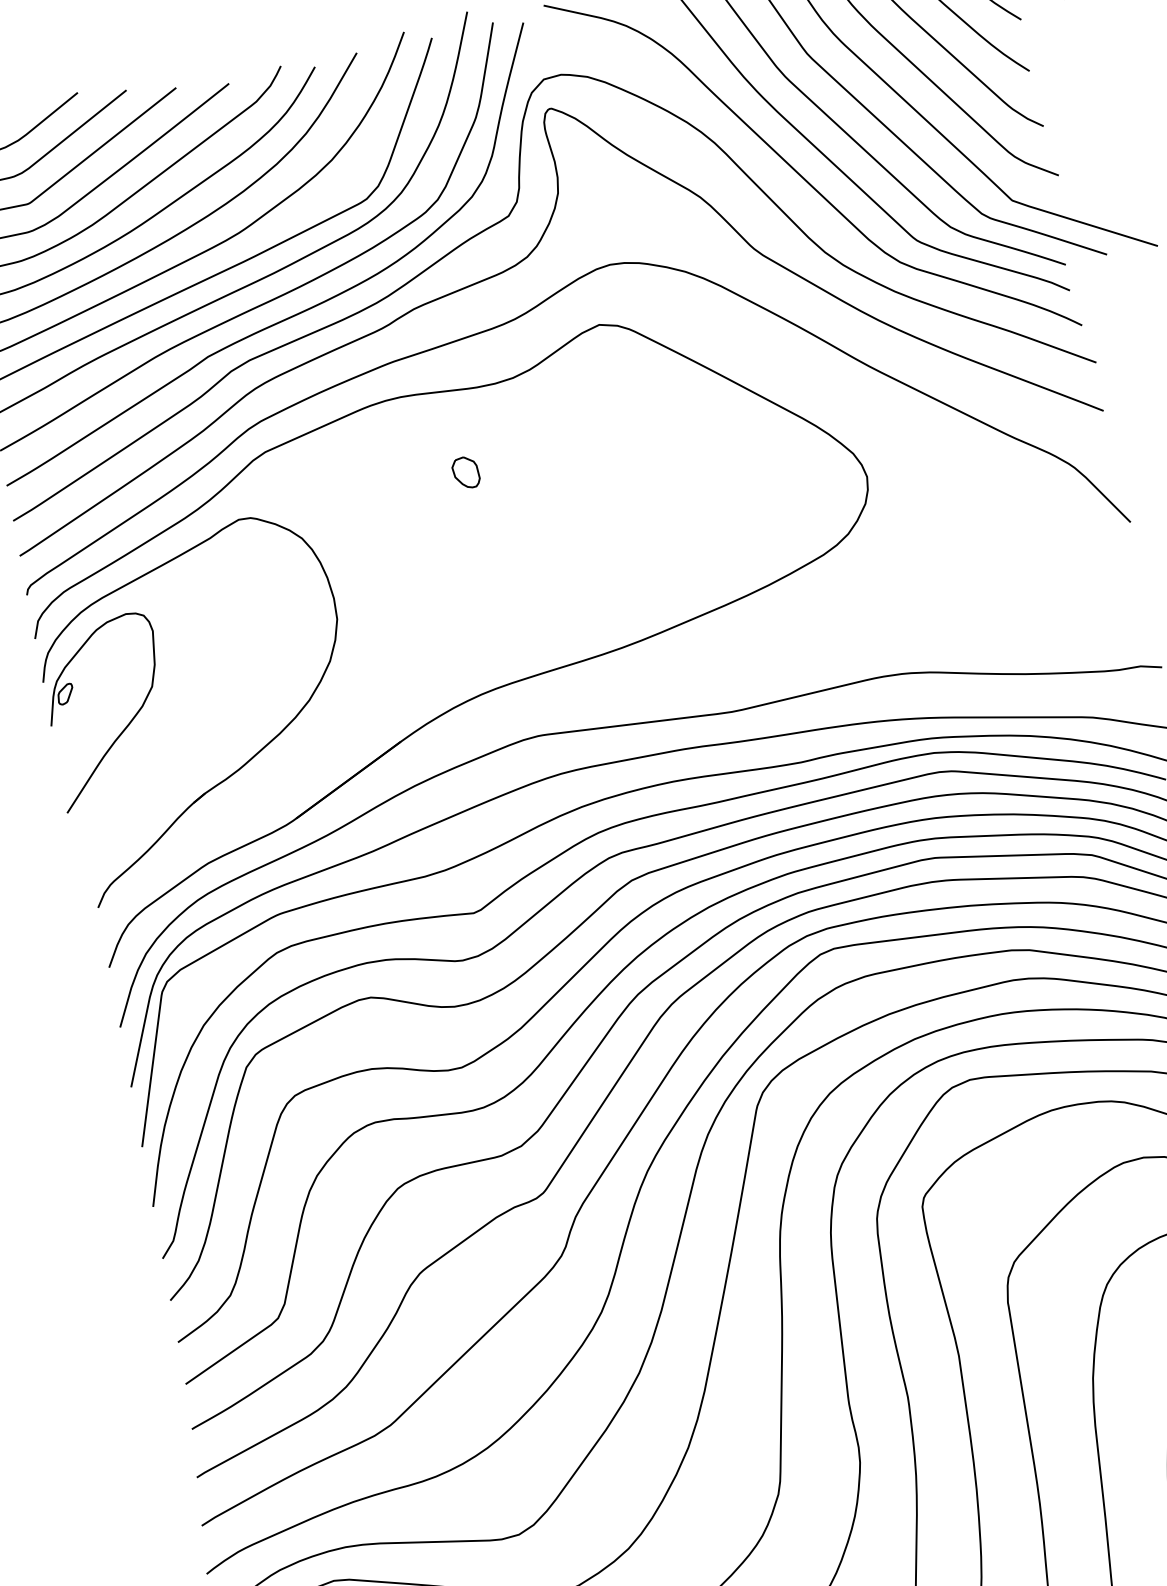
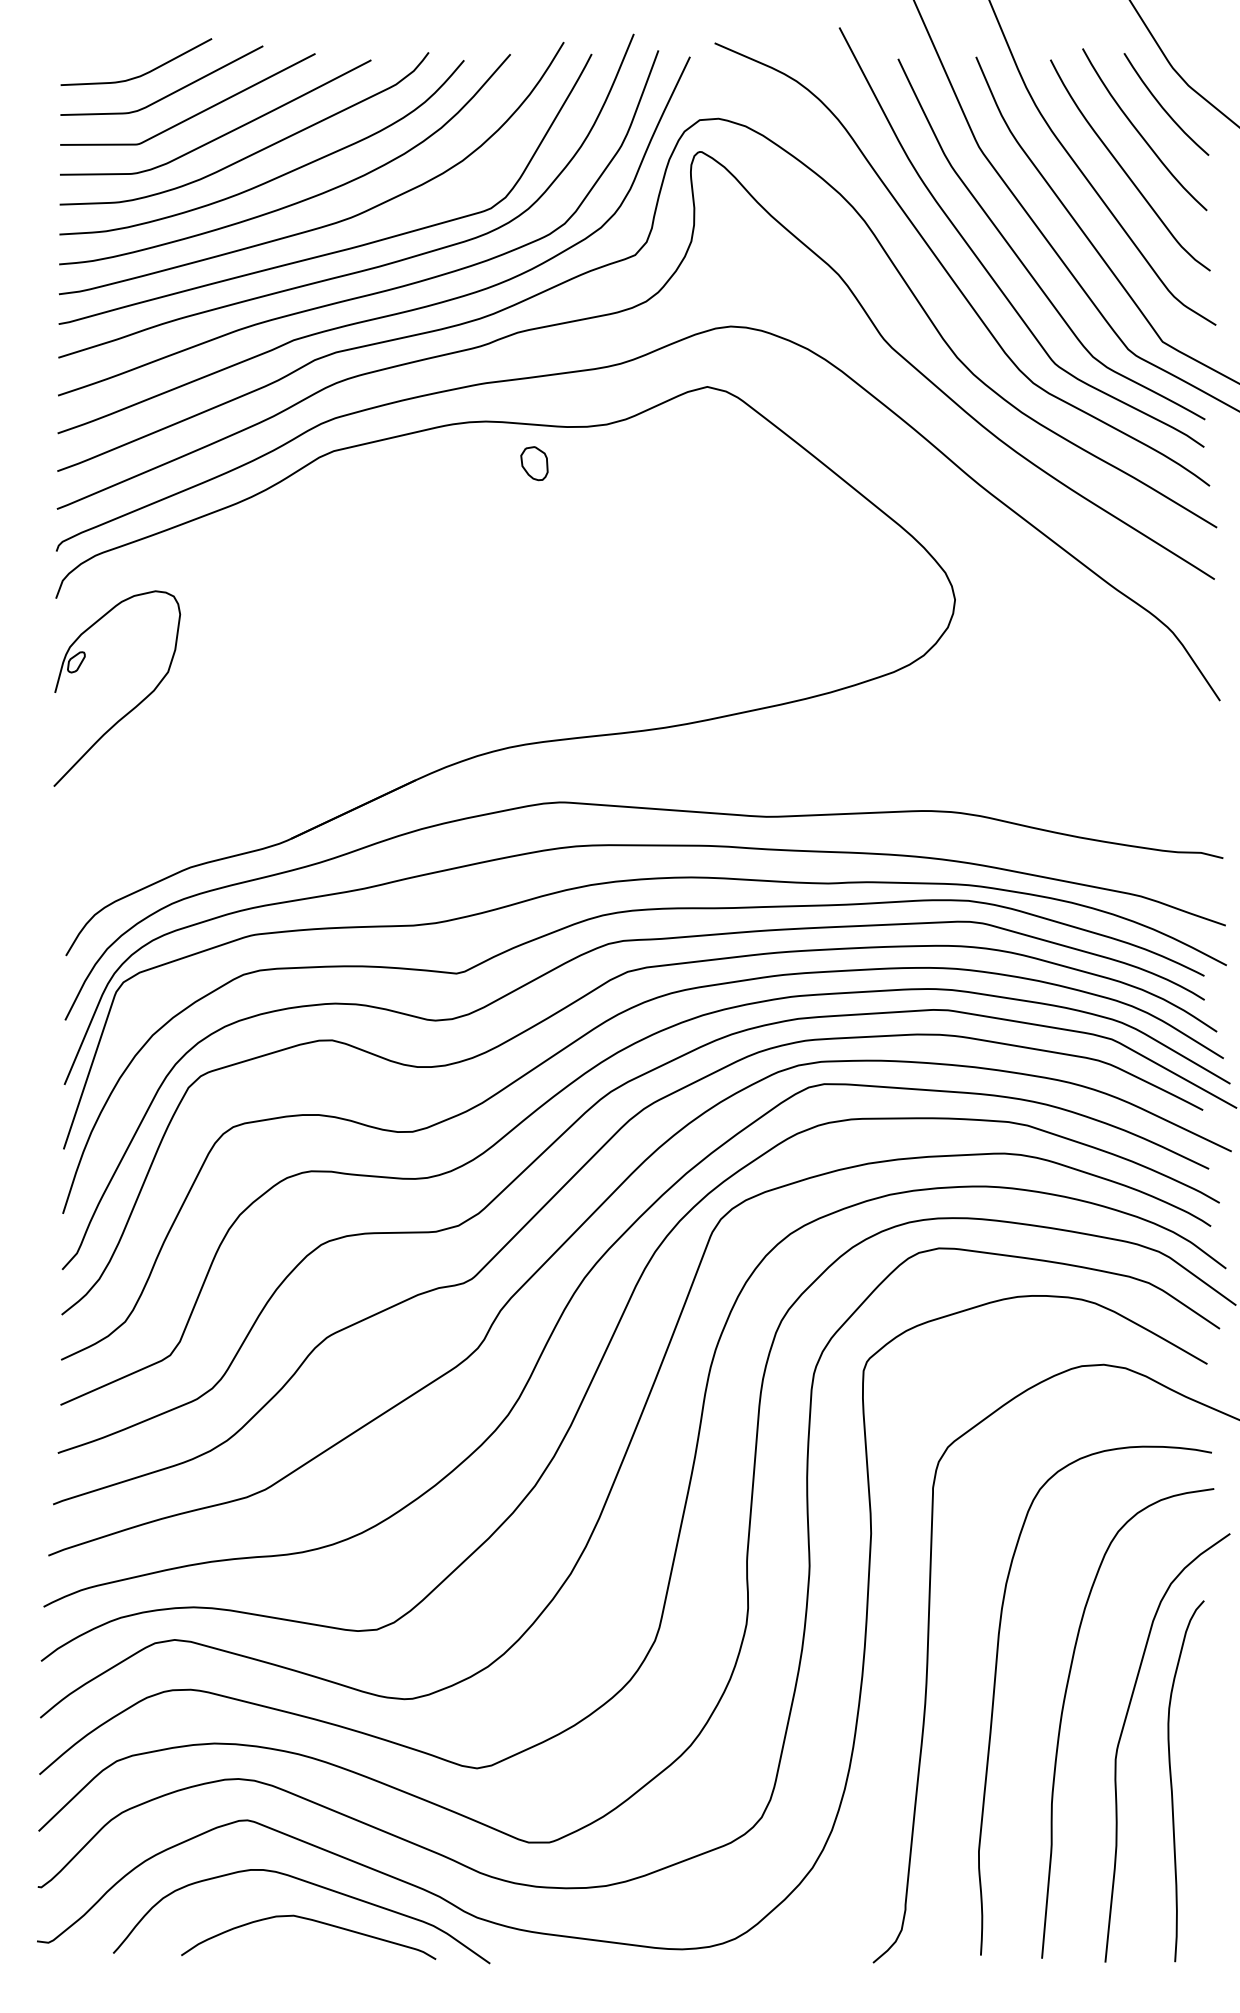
part: (466, 472) -> (534, 463), moved
part: (247, 760) -> (252, 768), removed

